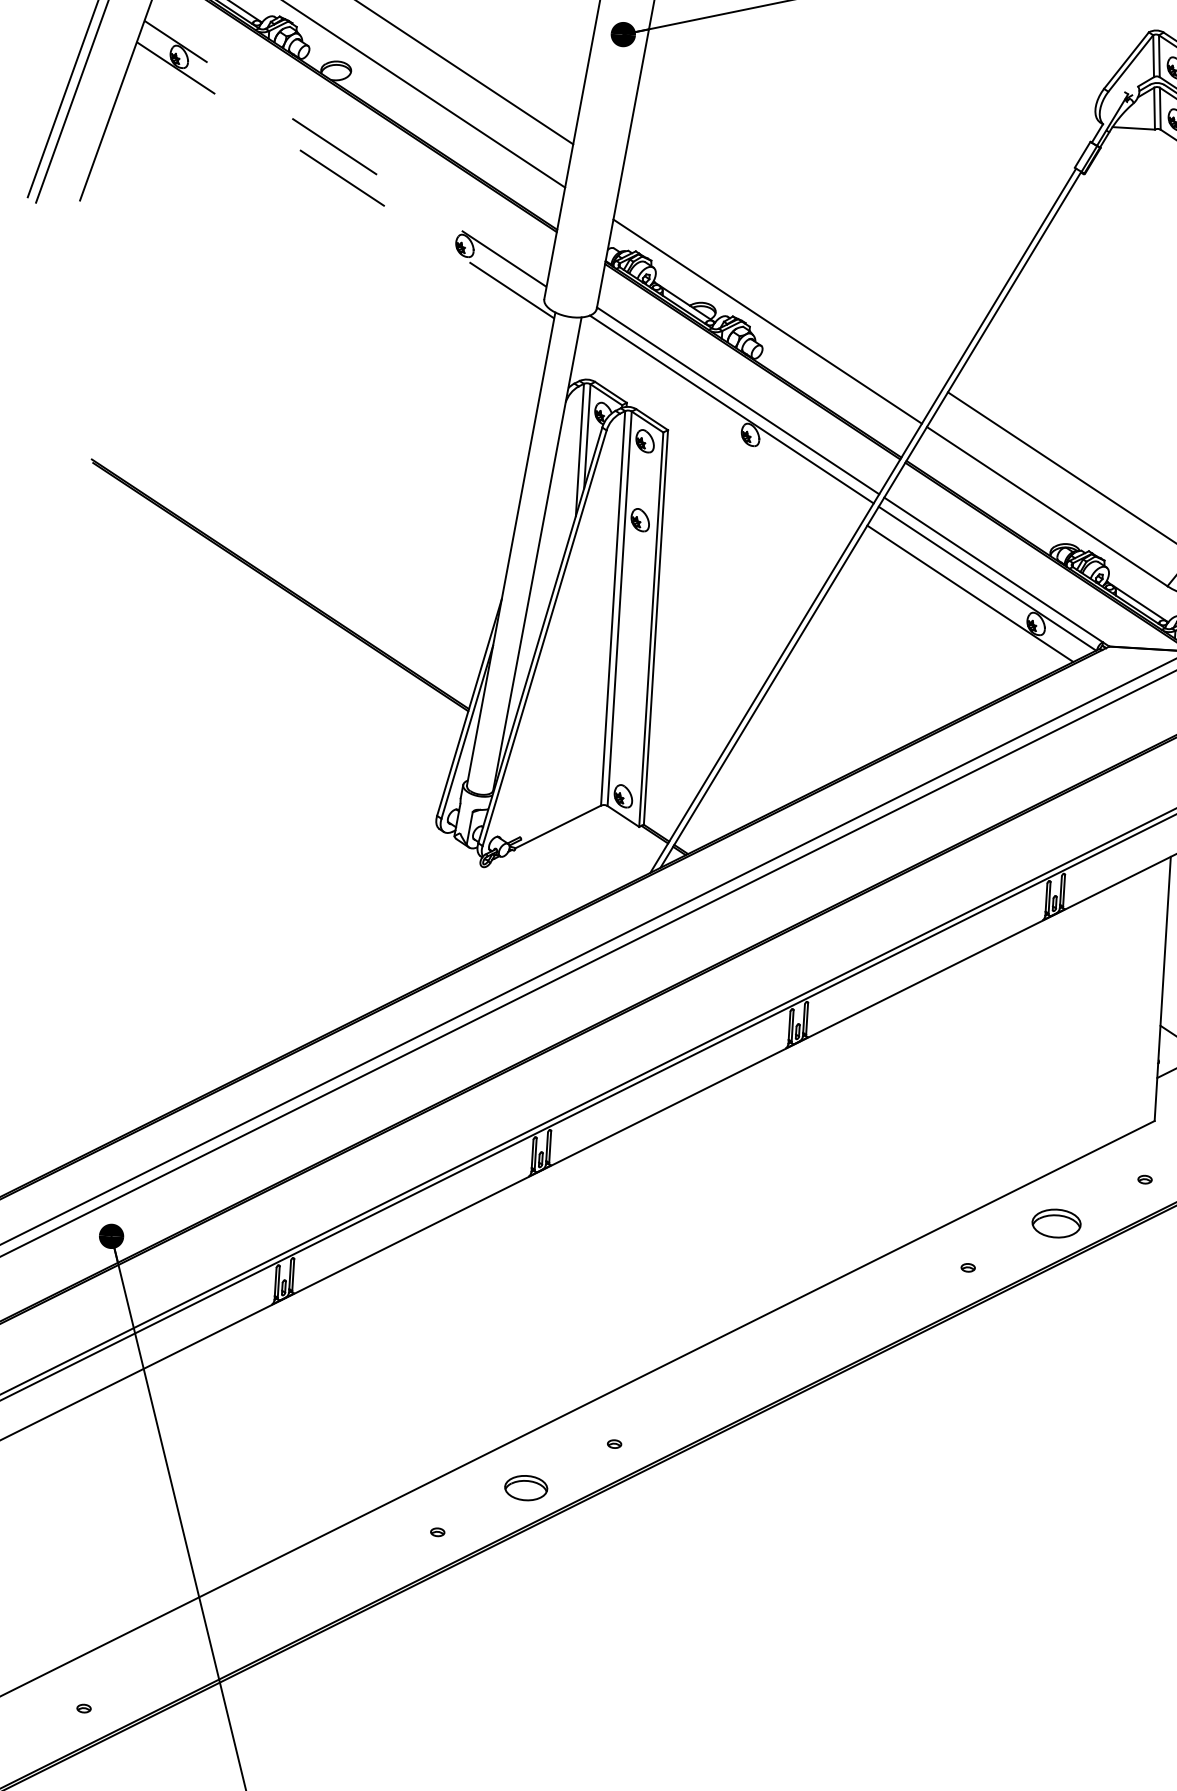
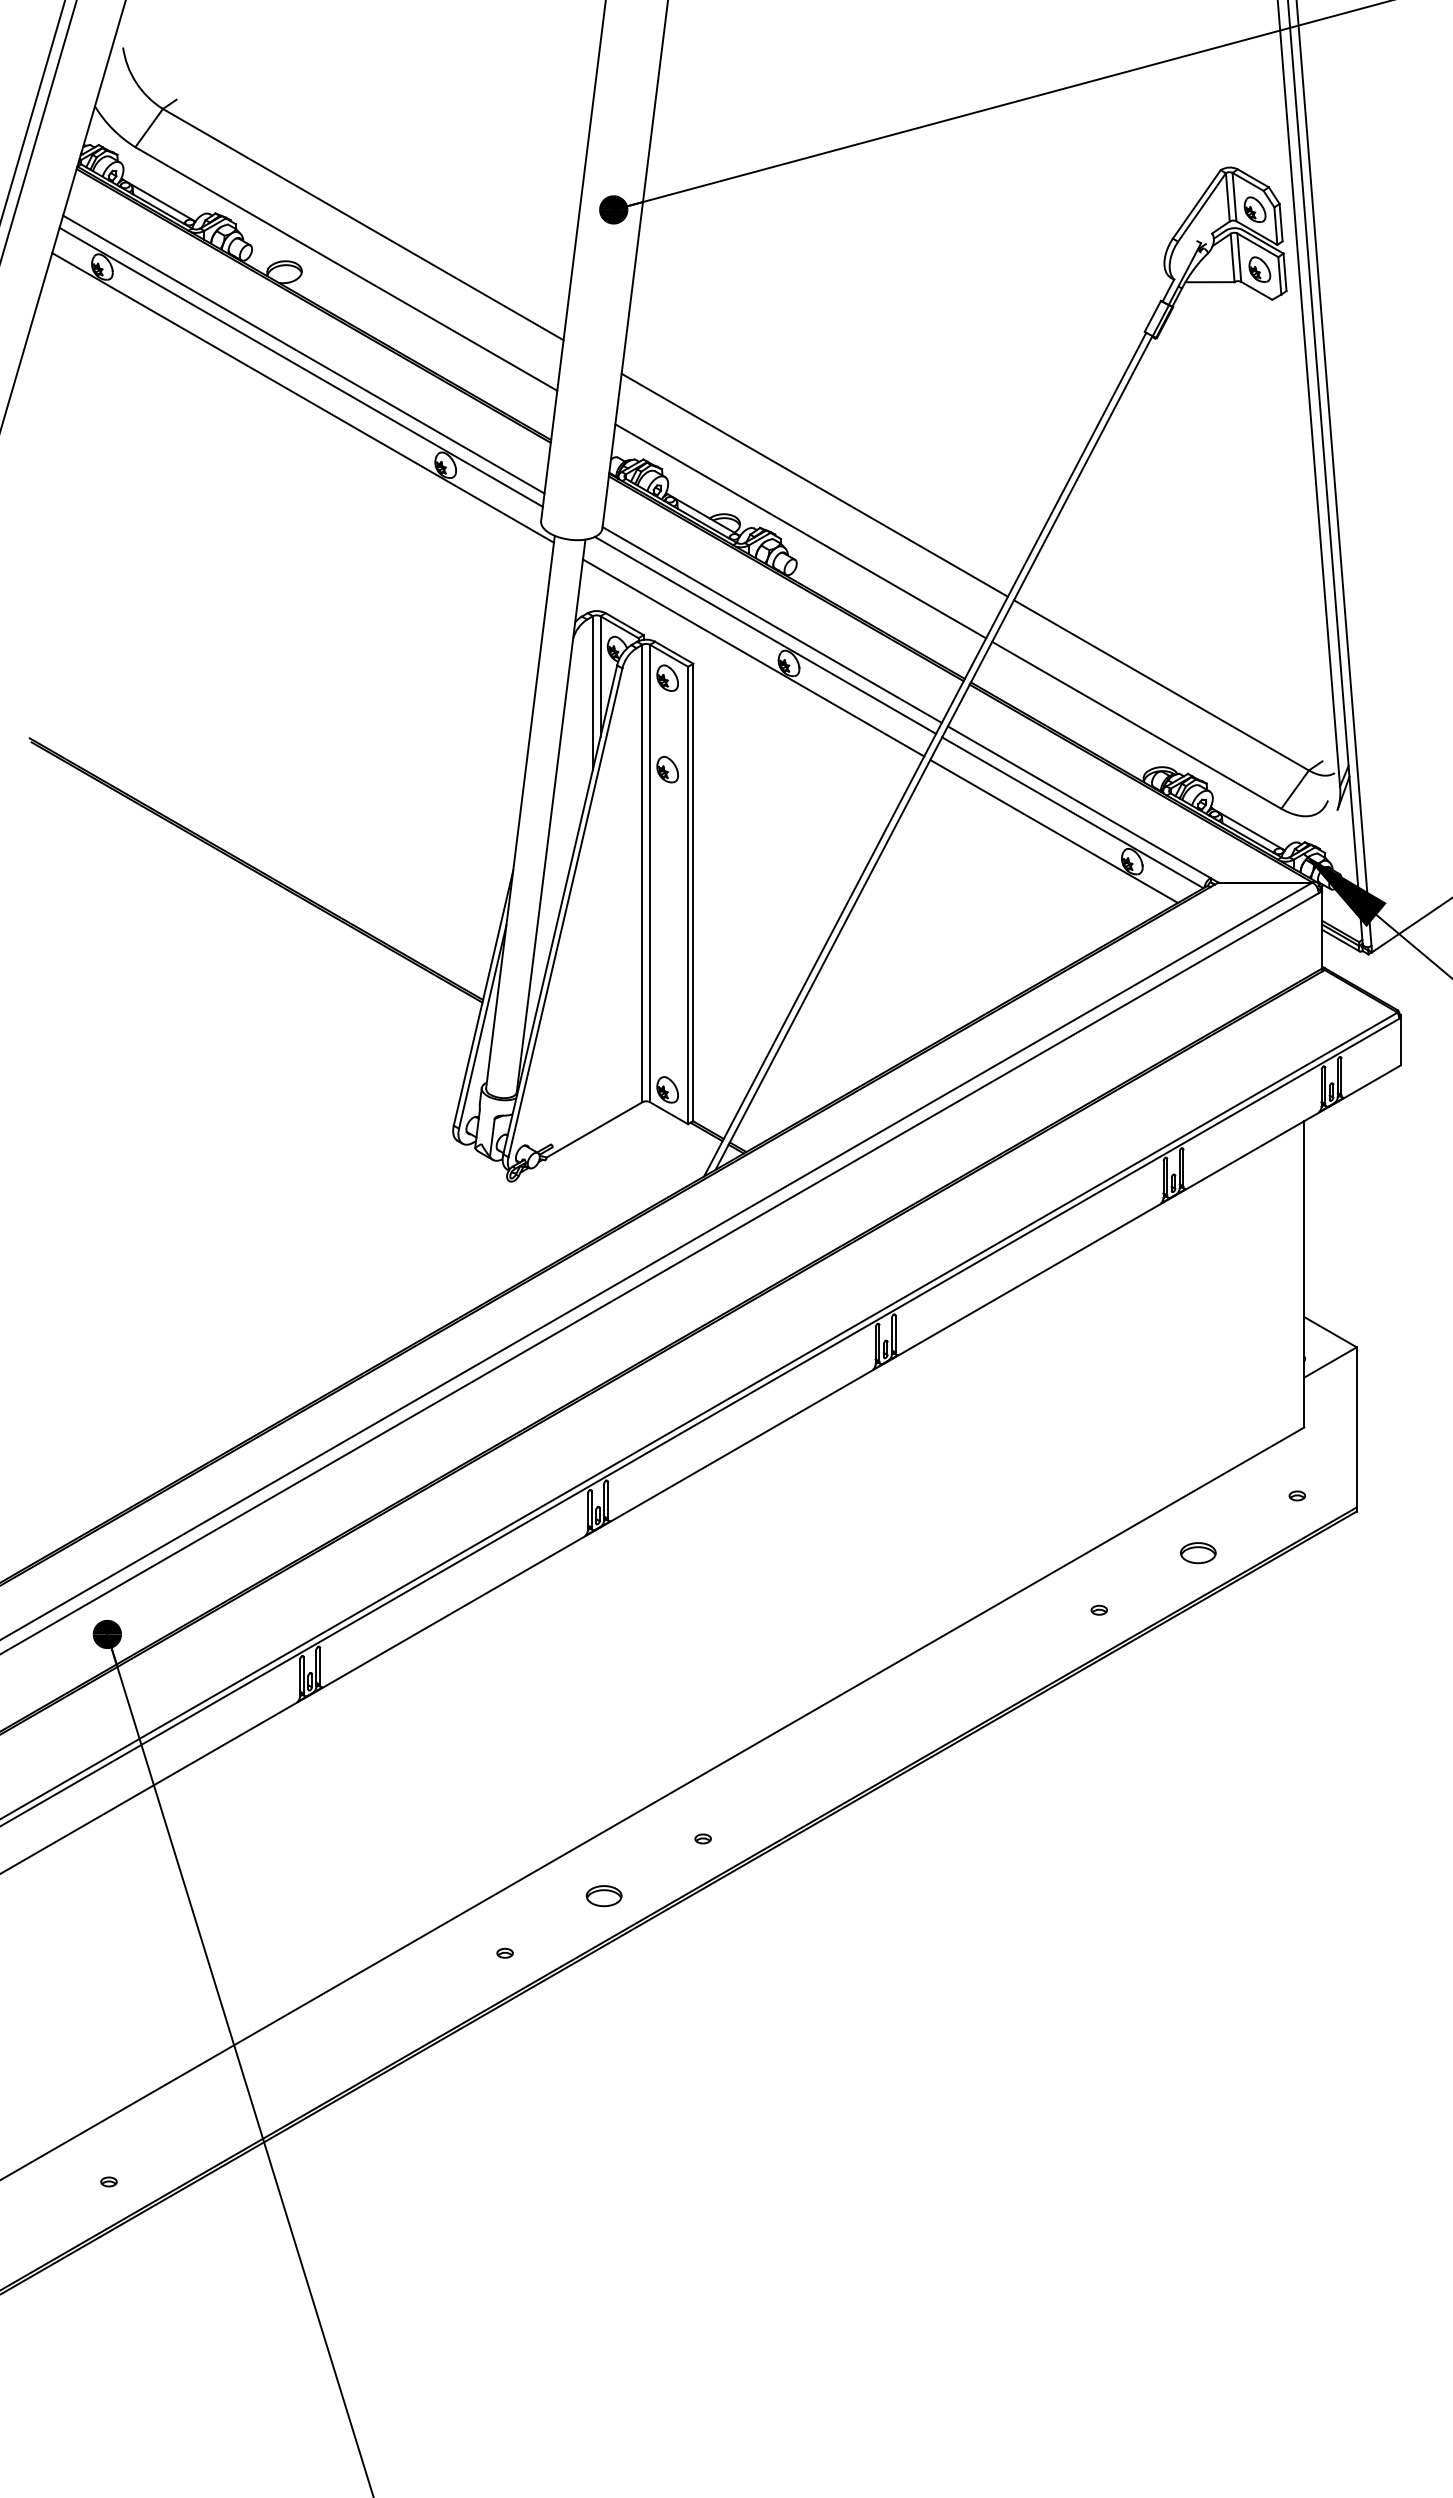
line: (348, 142) -> (303, 354), added
line: (344, 153) -> (300, 367), dashed -> solid
line: (345, 179) -> (303, 397), dashed -> solid
line: (782, 281) -> (814, 484), added
line: (720, 427) -> (753, 657), added
part: (1056, 1224) -> (1198, 1553), size x0.62
part: (525, 1488) -> (603, 1896), size x0.71

